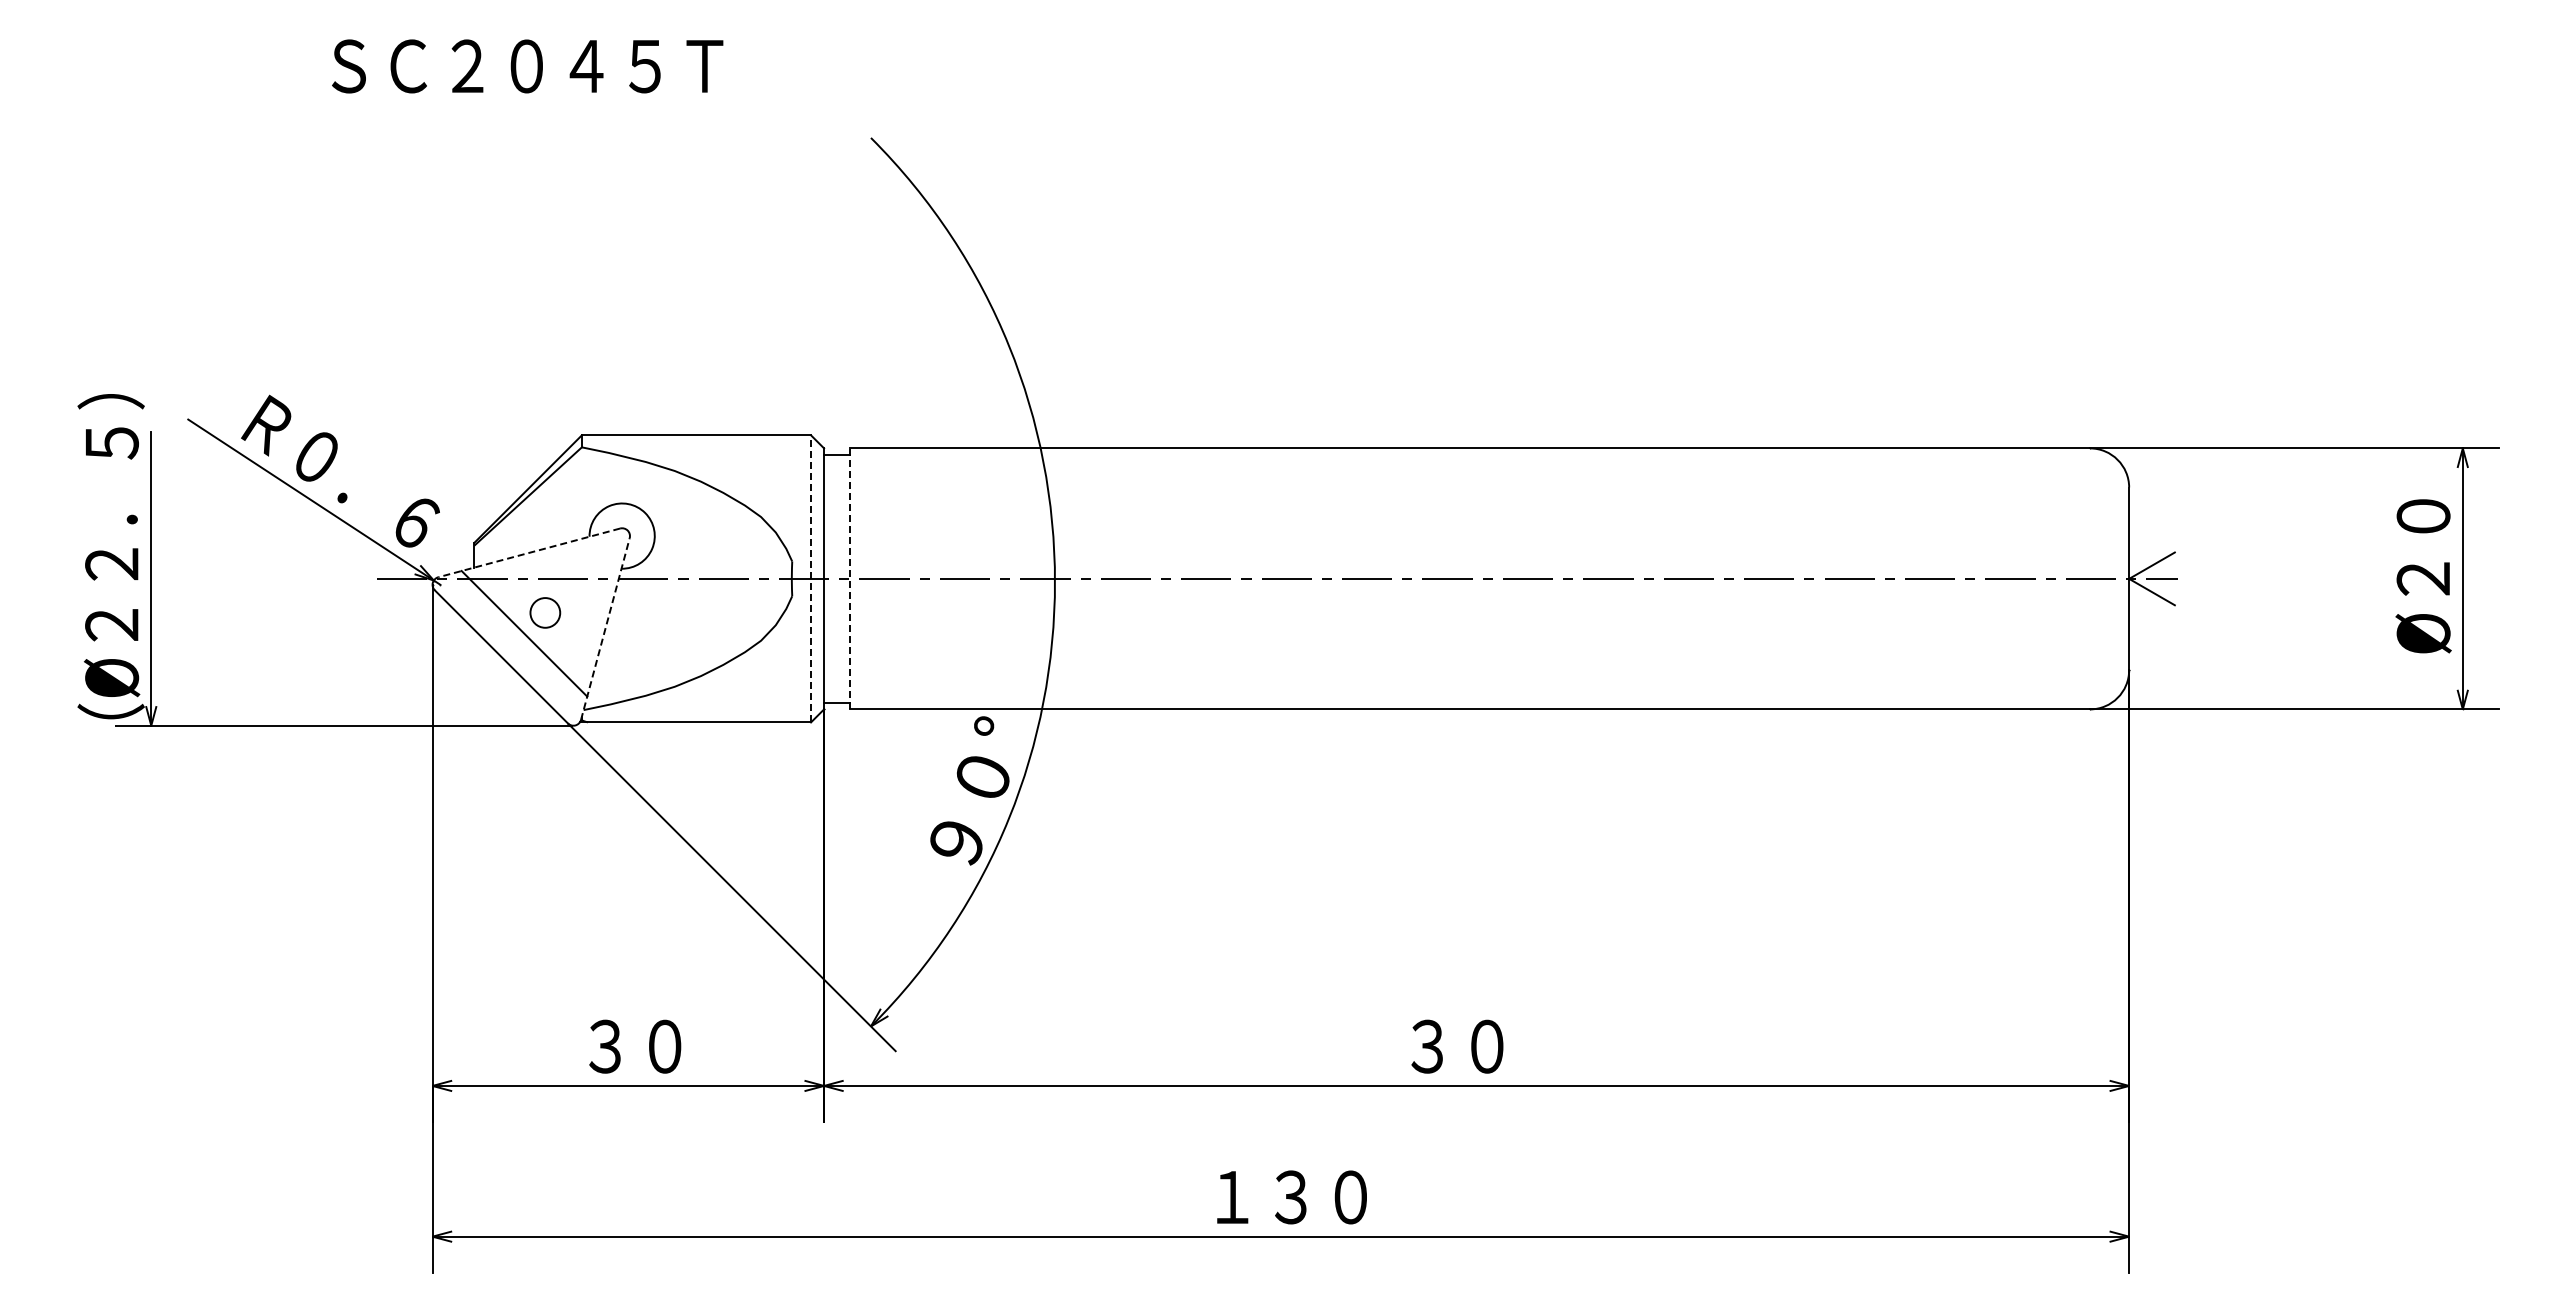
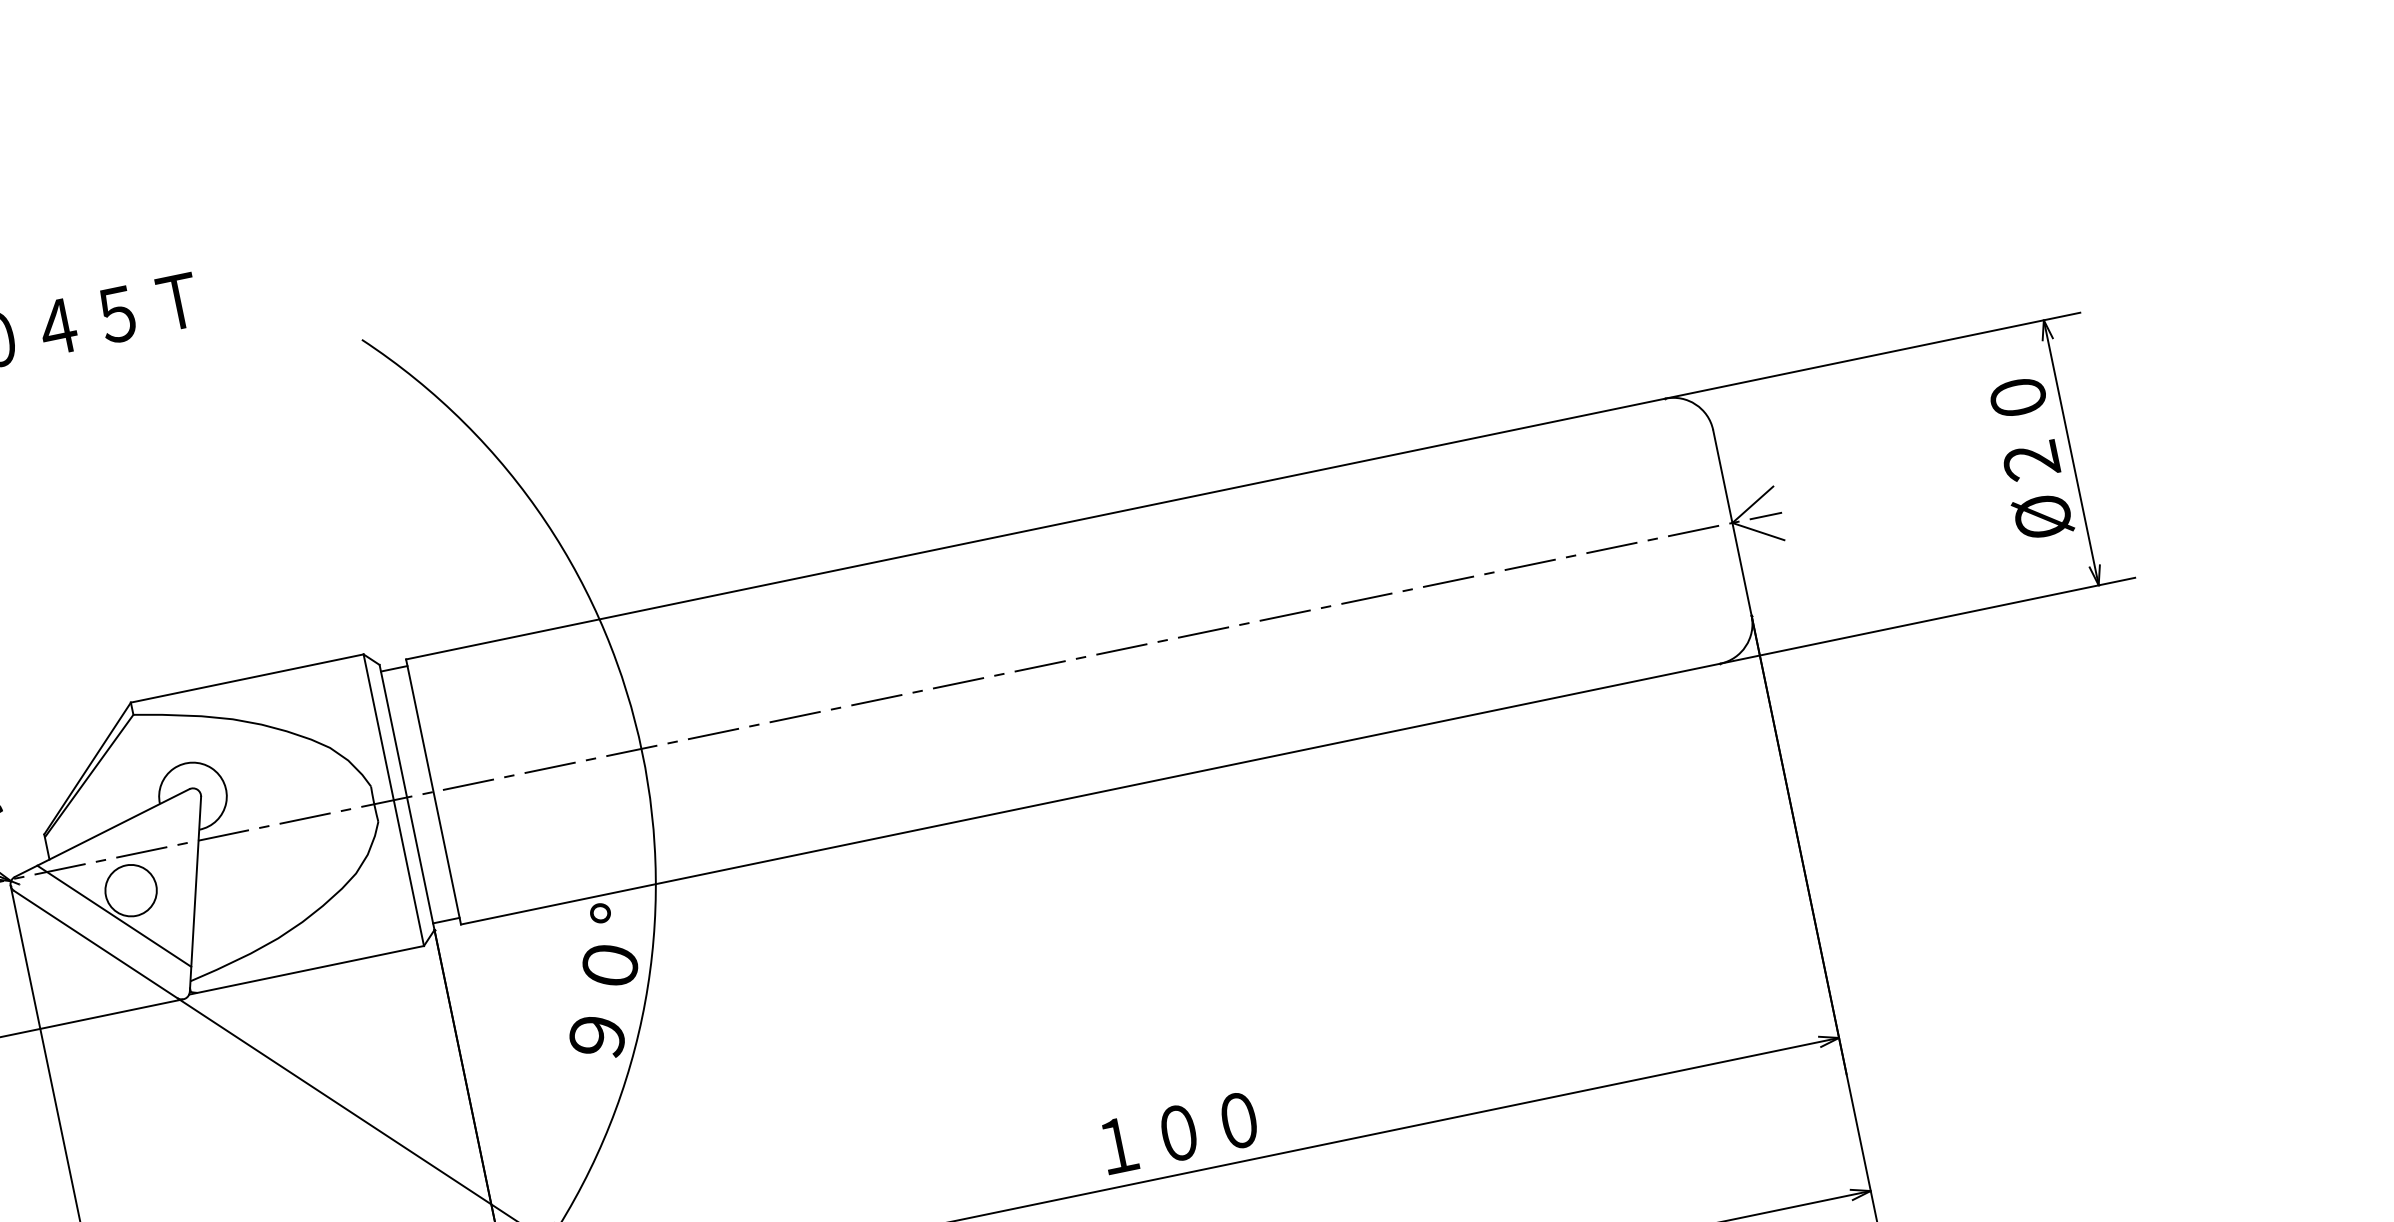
line: (528, 553) -> (101, 833), dashed -> solid
line: (811, 578) -> (394, 799), dashed -> solid
line: (850, 578) -> (433, 791), dashed -> solid
circle: (545, 612) -> (131, 890), size x1.67
line: (605, 628) -> (195, 893), dashed -> solid
text: (1486, 1046) -> (1178, 1133), ３０ -> １００

